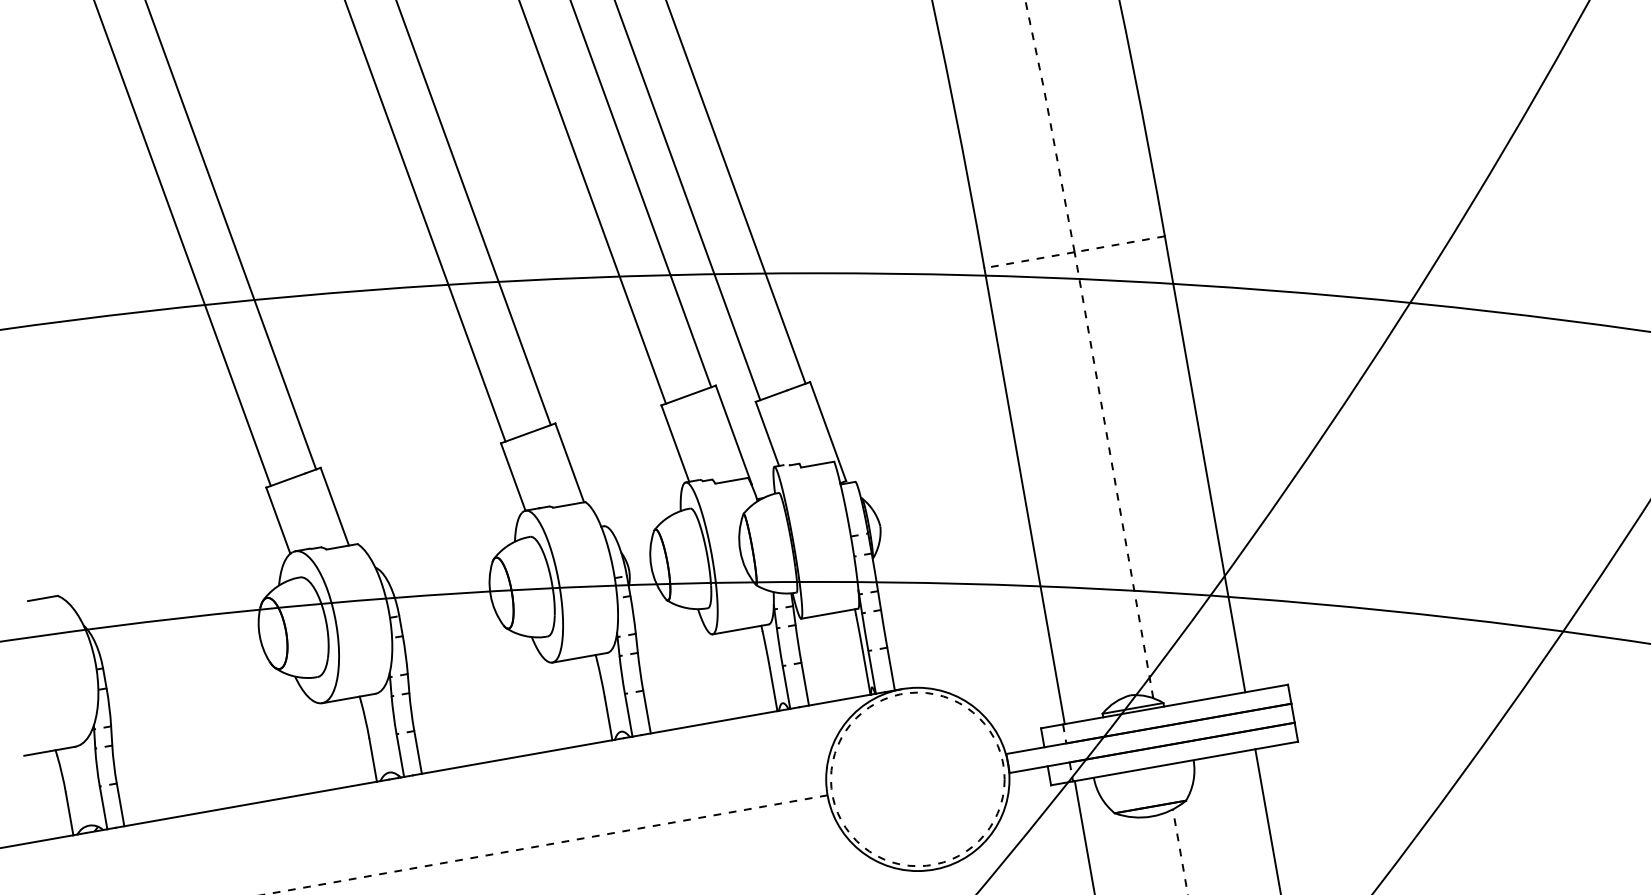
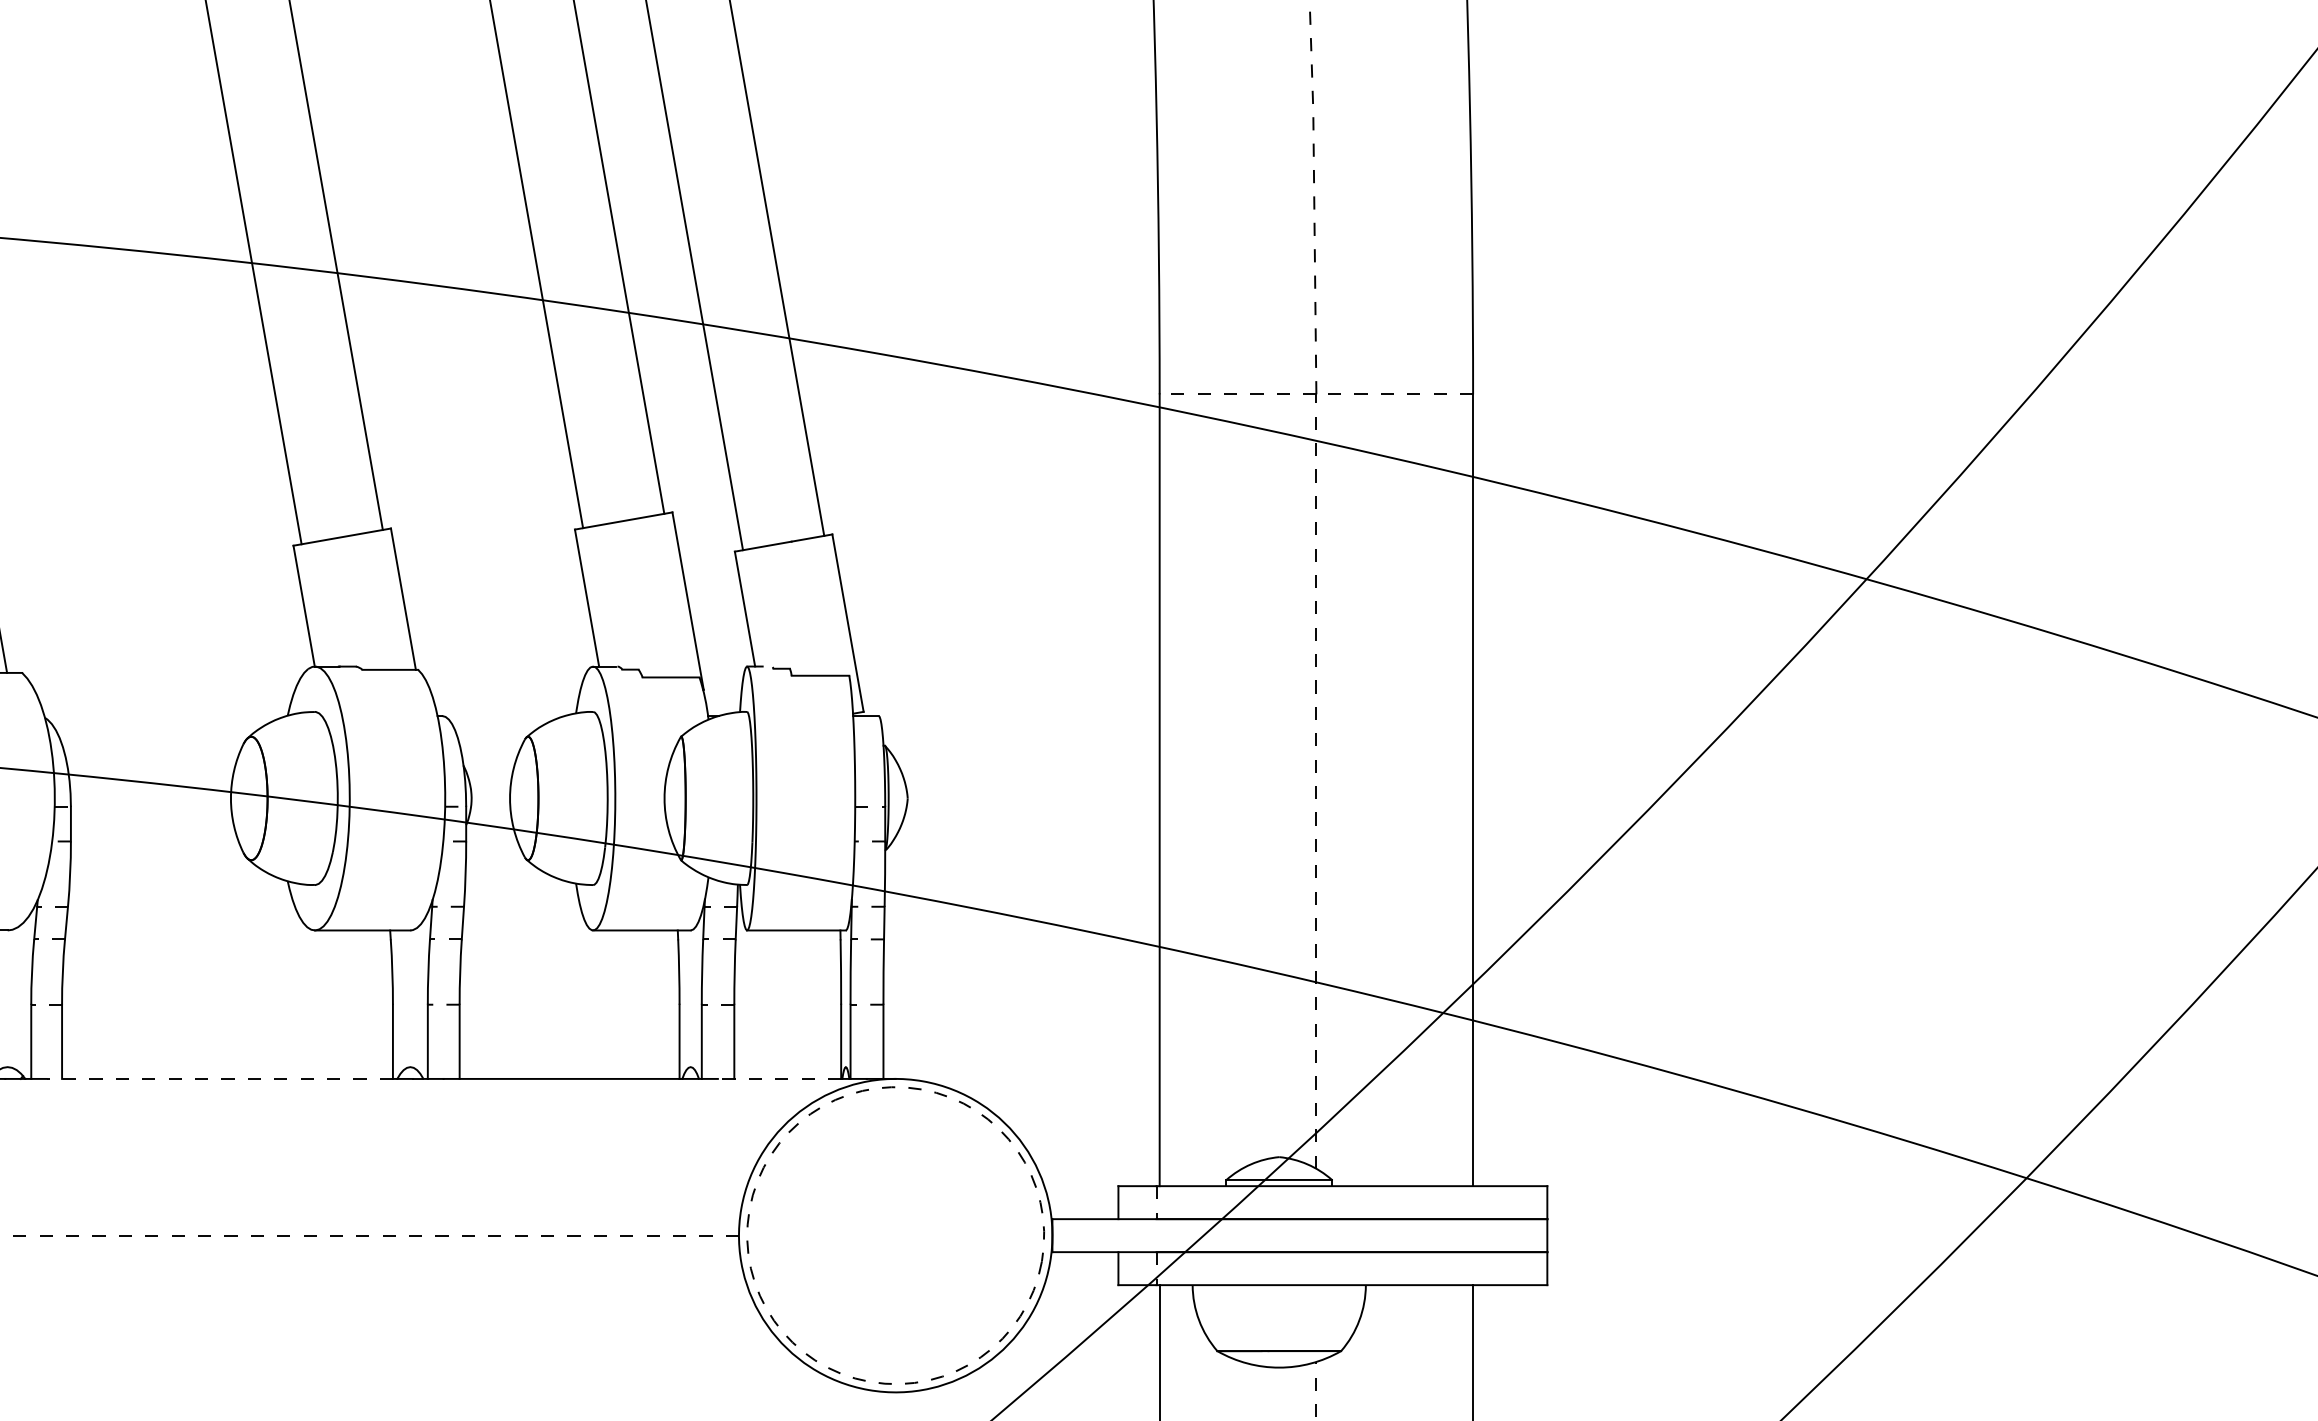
line: (834, 701) -> (778, 1079), solid -> dashed
line: (512, 757) -> (219, 1078), solid -> dashed

